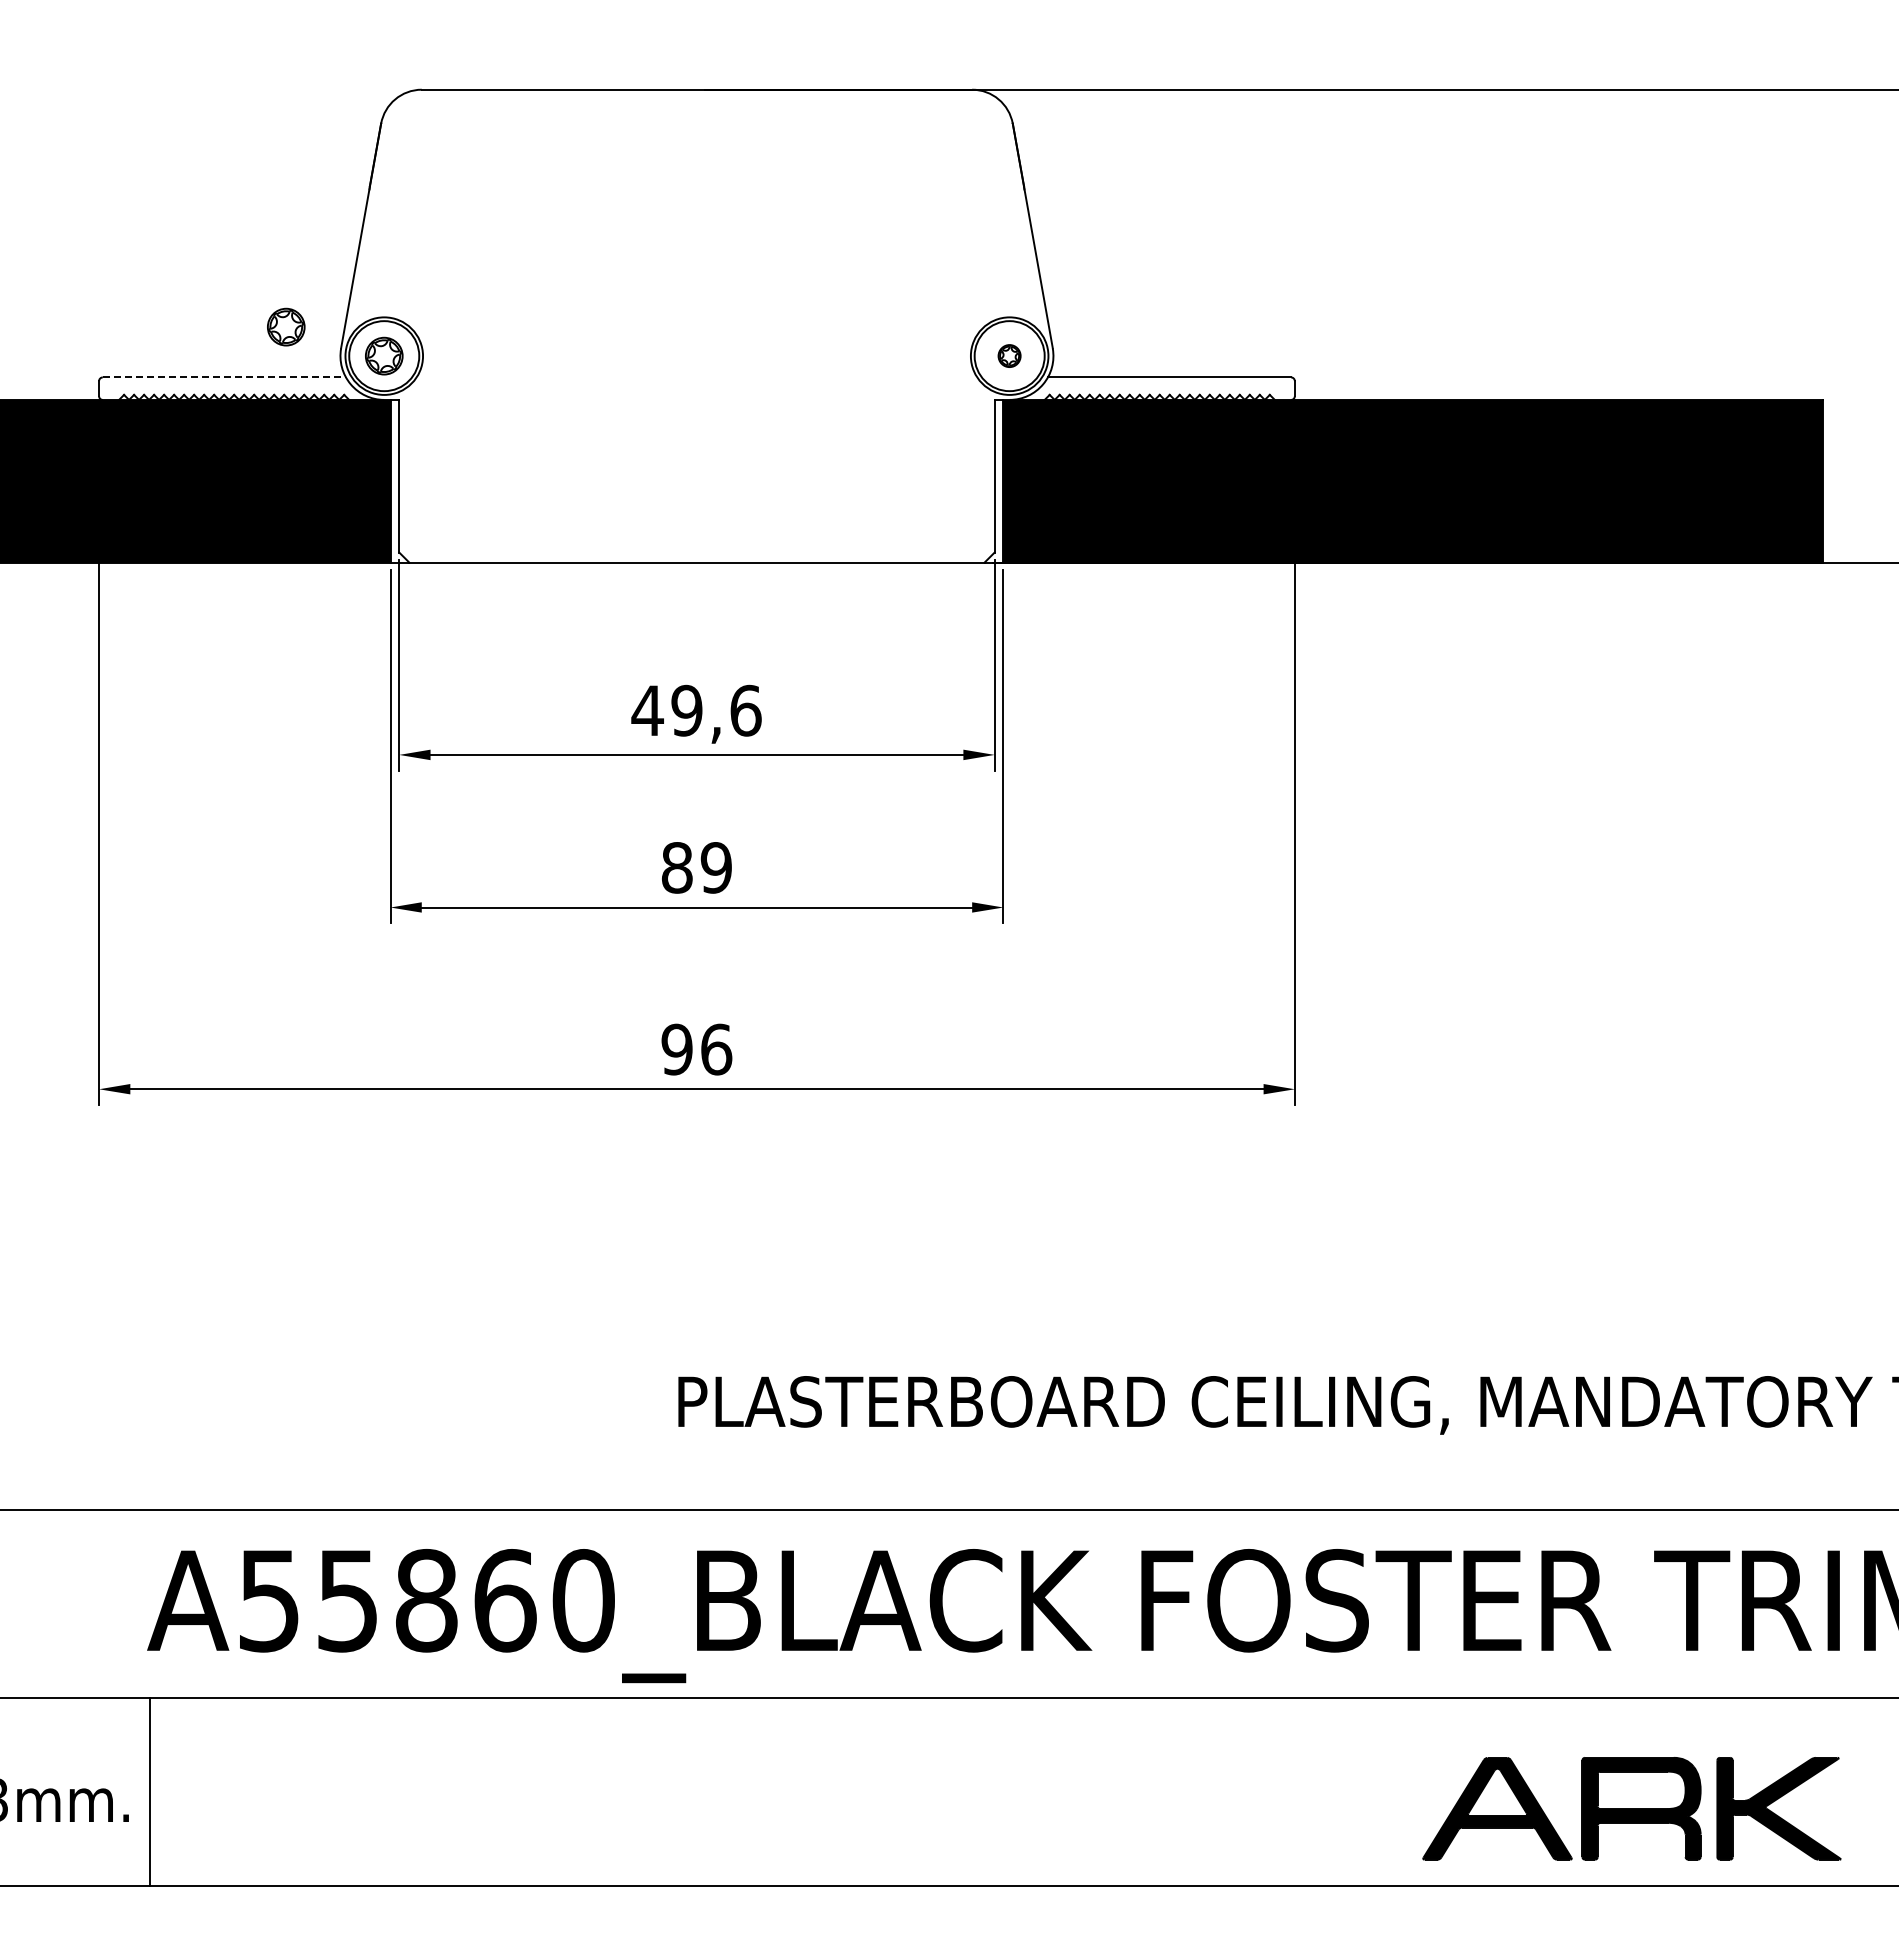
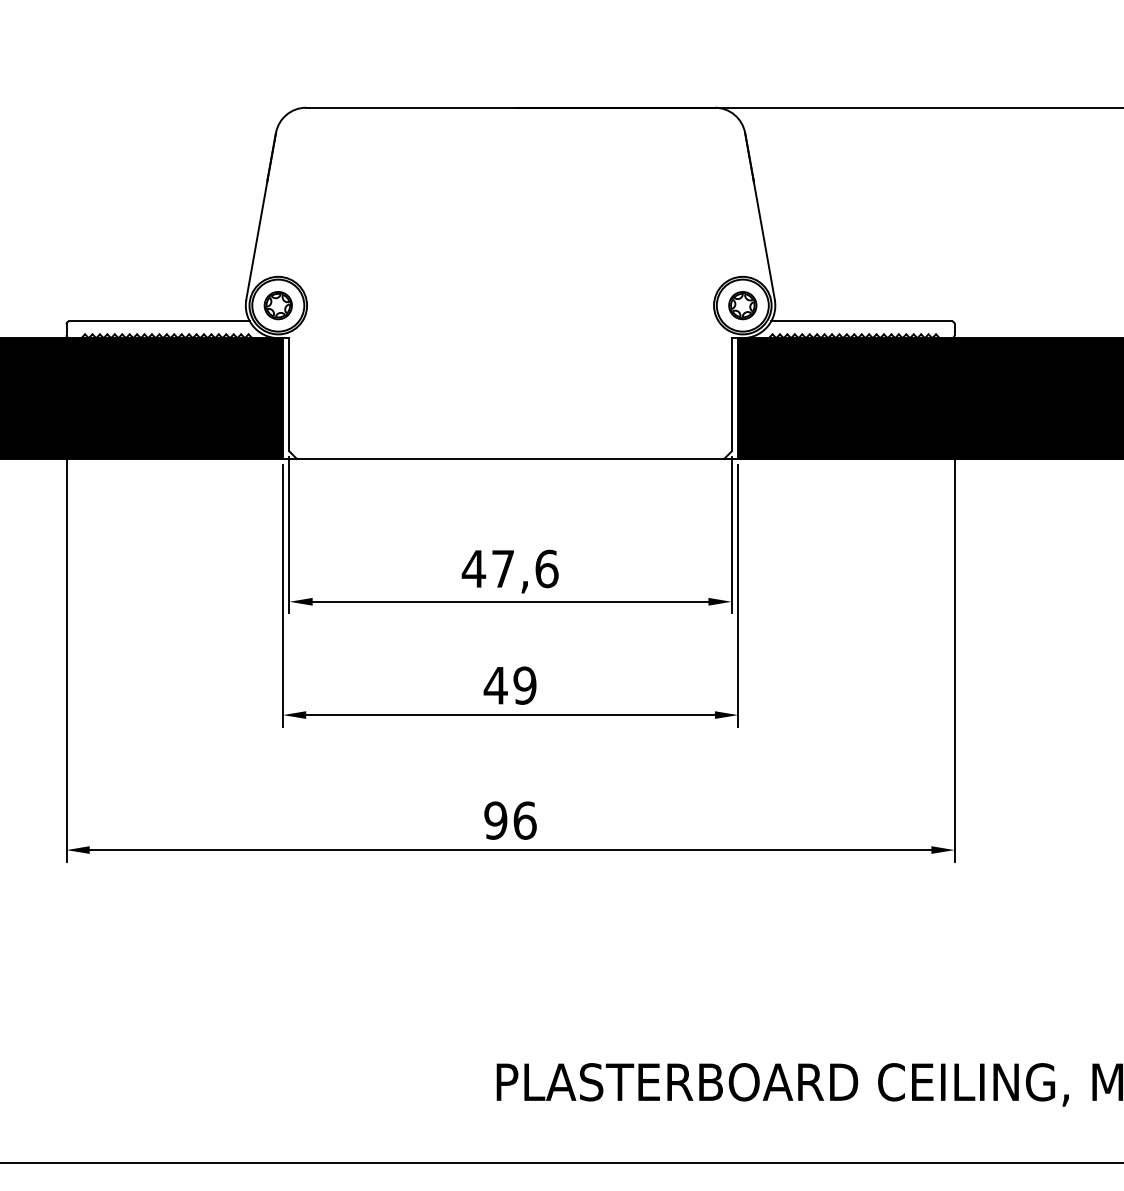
part: (286, 326) -> (205, 283), removed
part: (1009, 355) -> (742, 305), size x1.67
line: (224, 377) -> (159, 321), dashed -> solid
text: (686, 710) -> (502, 568), 49,6 -> 47,6
text: (676, 867) -> (495, 685), 89 -> 49

